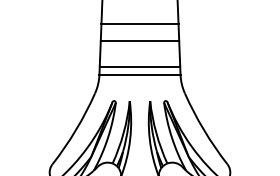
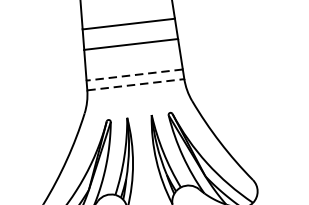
line: (139, 66) -> (134, 75), solid -> dashed
line: (140, 74) -> (136, 84), solid -> dashed

